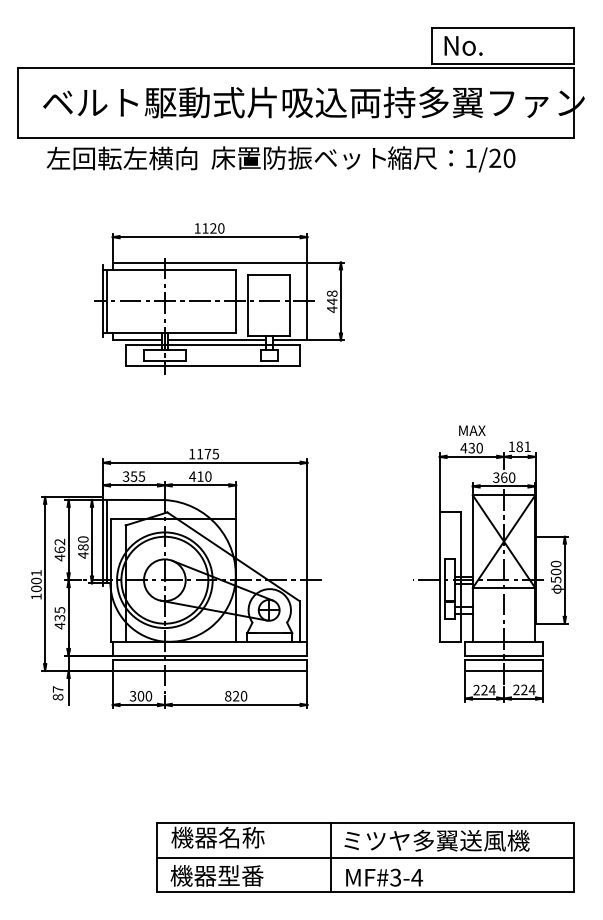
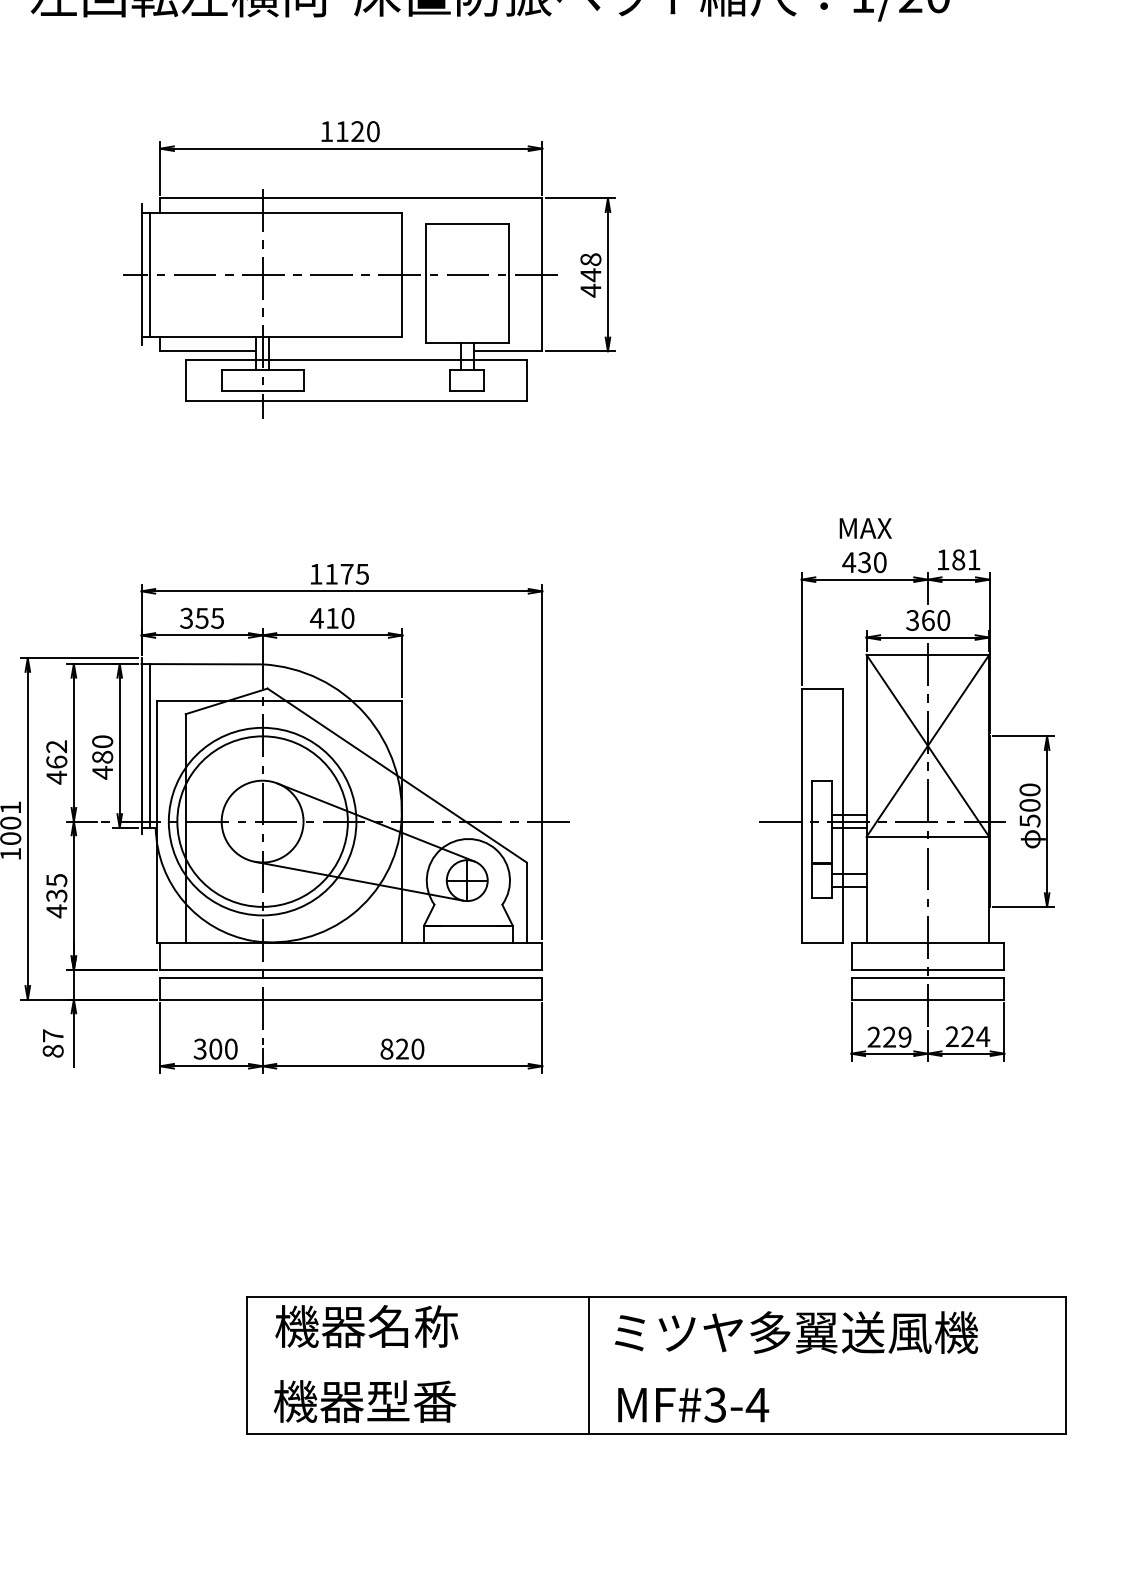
line: (216, 340) -> (363, 351), removed
text: (491, 689) -> (903, 1035), 224 -> 229
line: (365, 857) -> (656, 1365), removed

